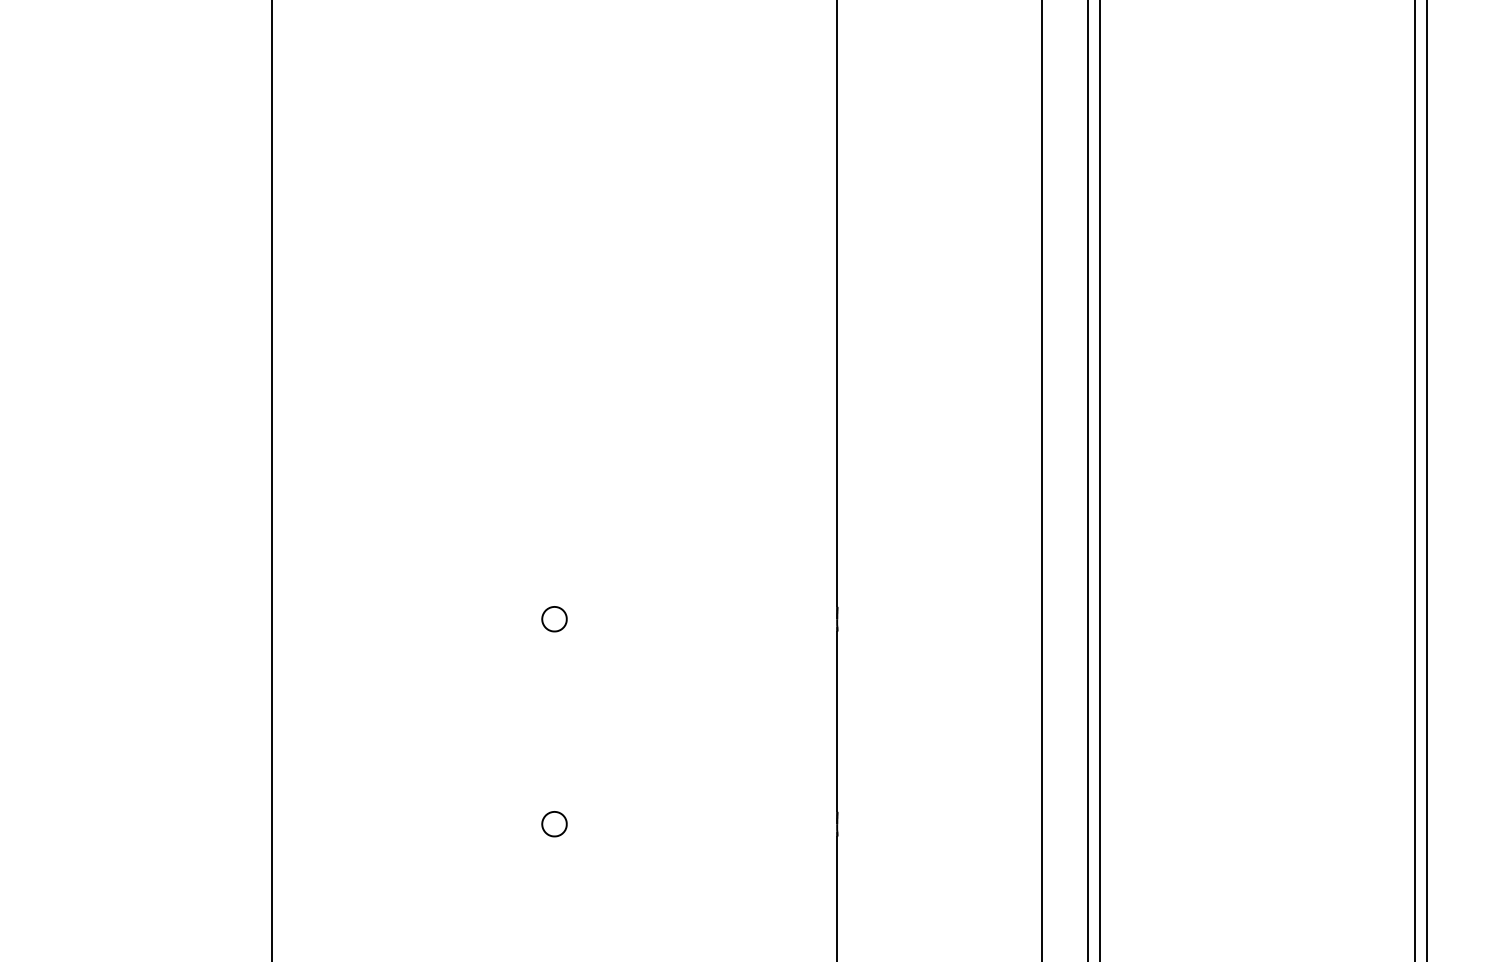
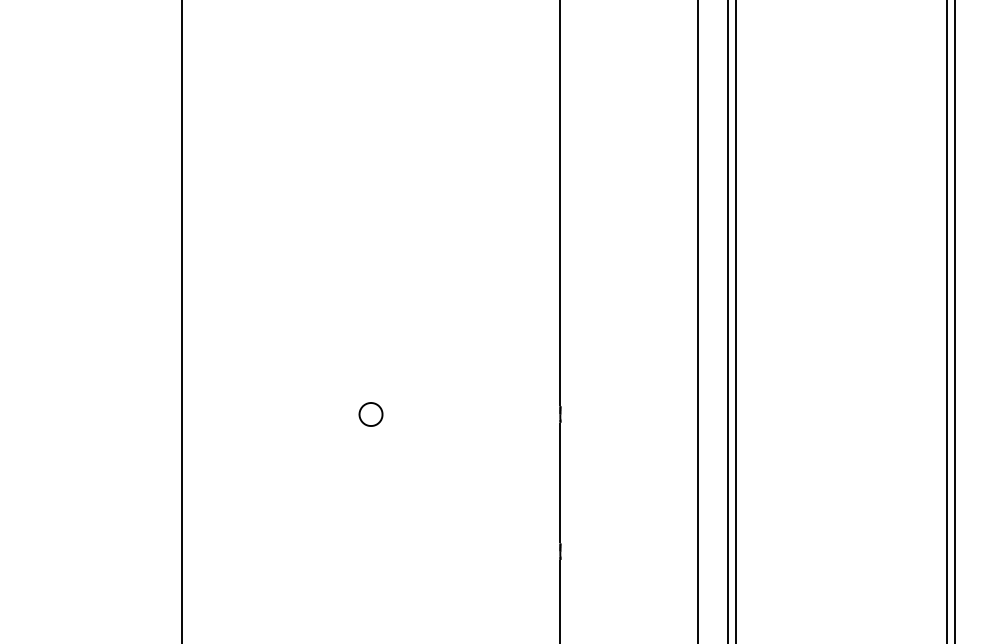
part: (555, 619) -> (371, 414), size x1.4
part: (555, 823) -> (371, 551), removed

